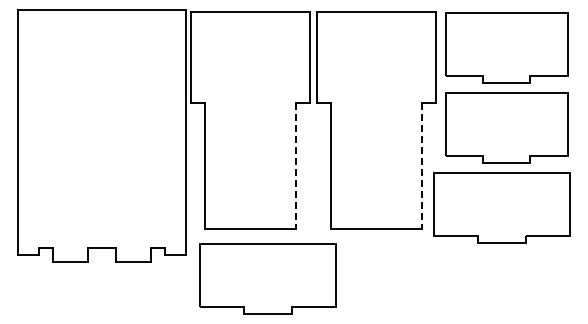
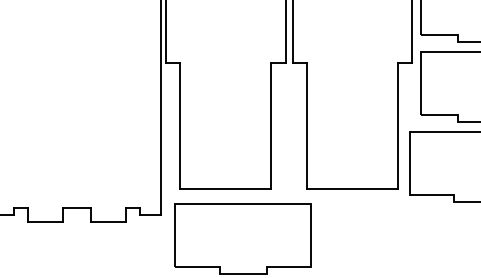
line: (296, 166) -> (271, 125), dashed -> solid
line: (422, 166) -> (397, 125), dashed -> solid

